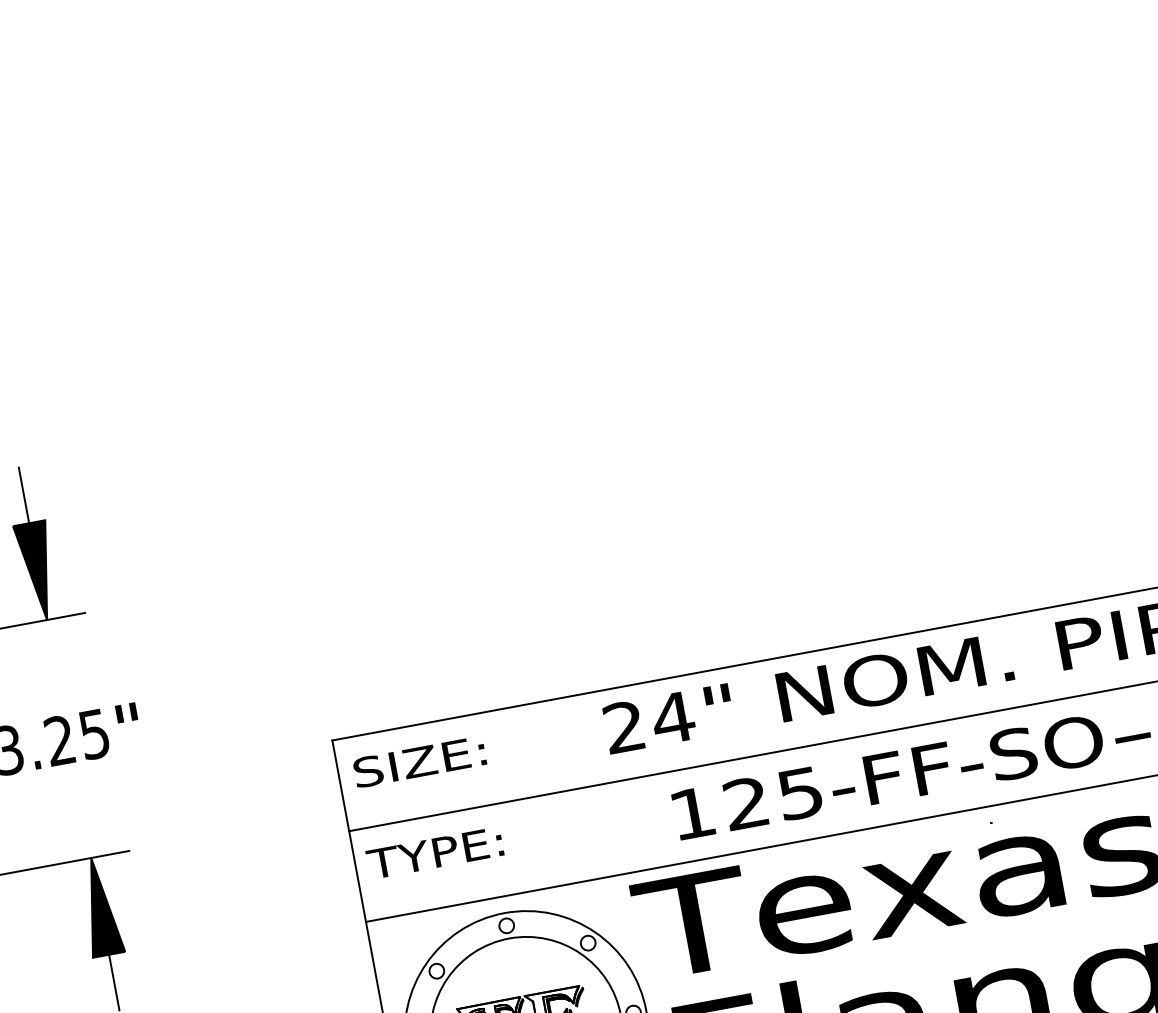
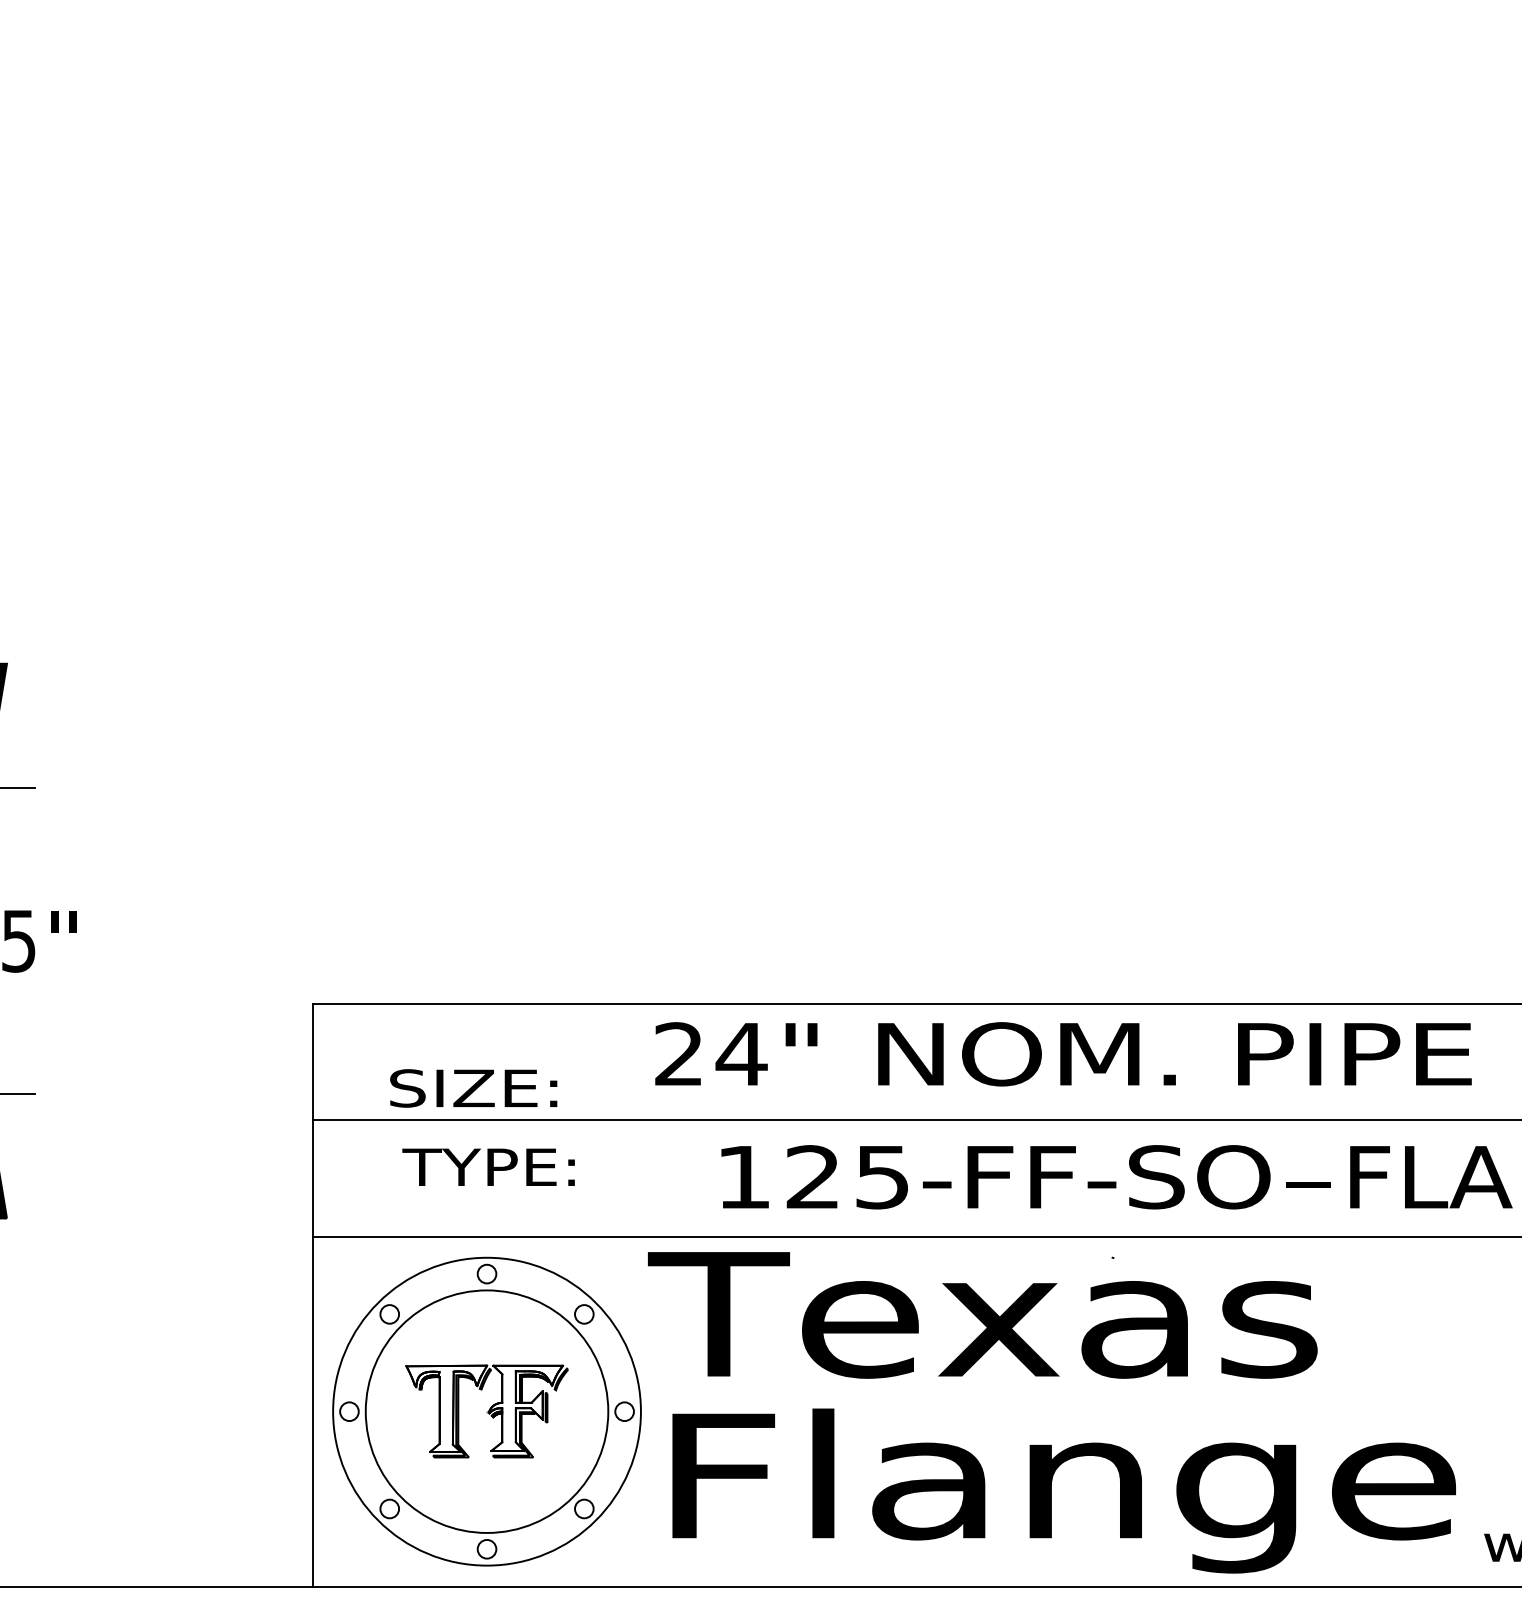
text: (419, 762) -> (473, 1088), moved
text: (434, 852) -> (488, 1166), moved

